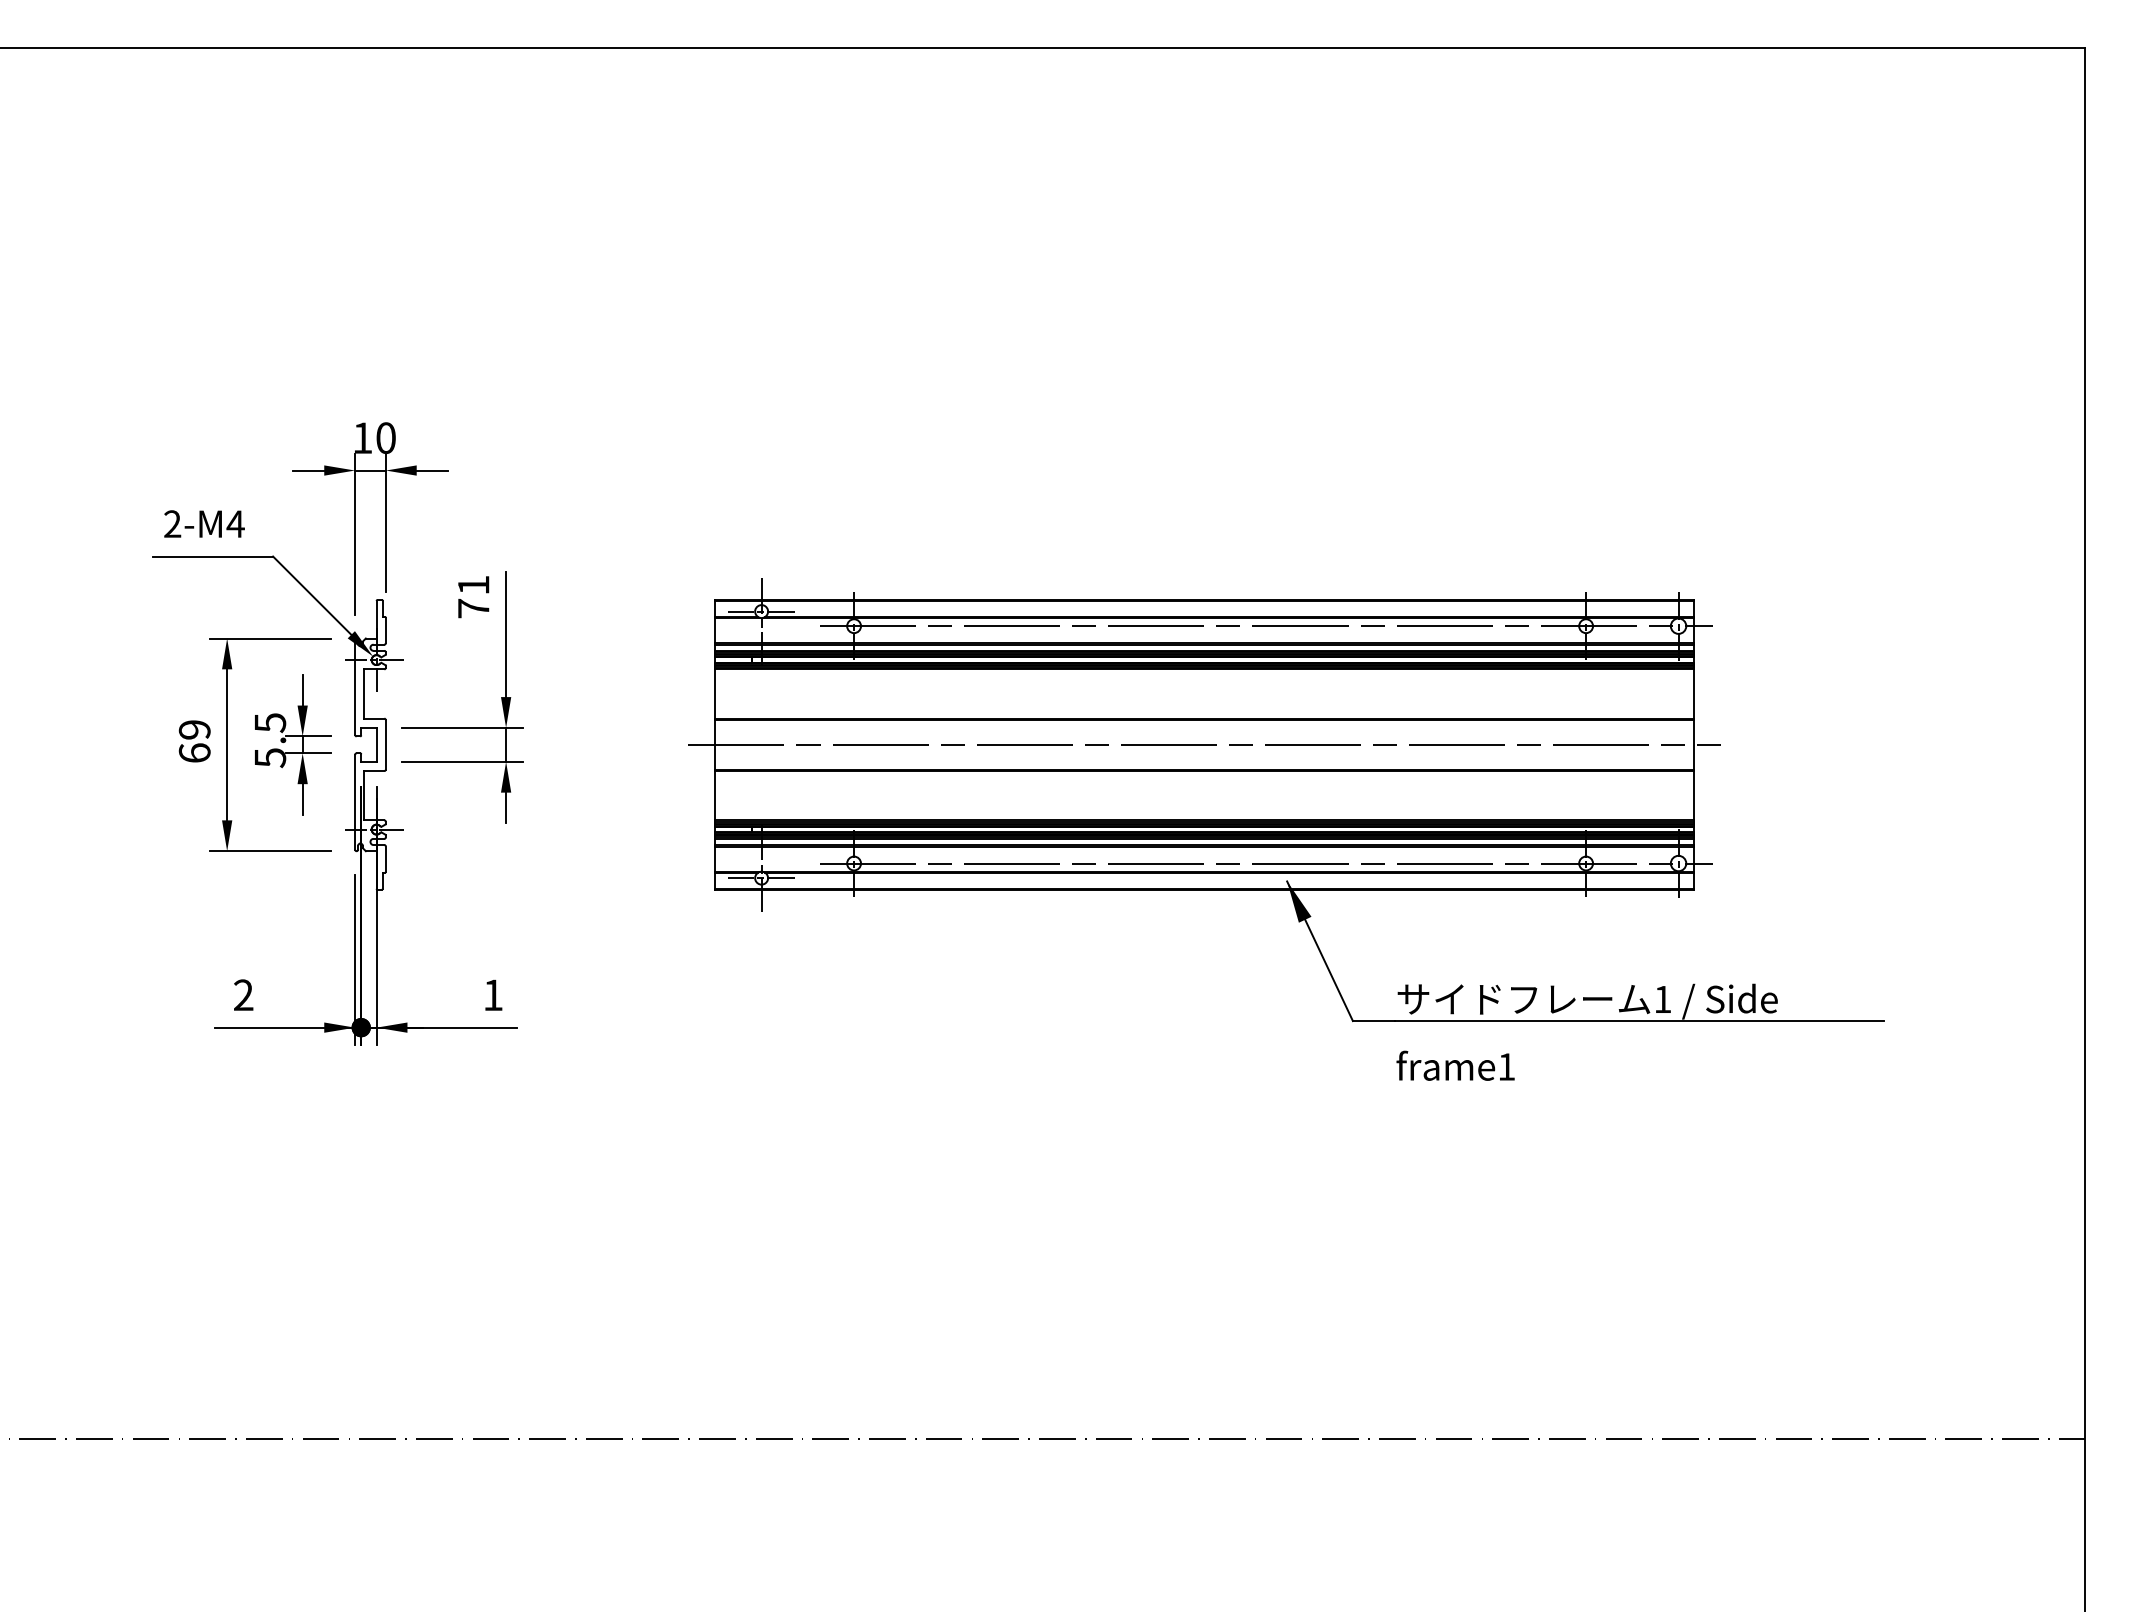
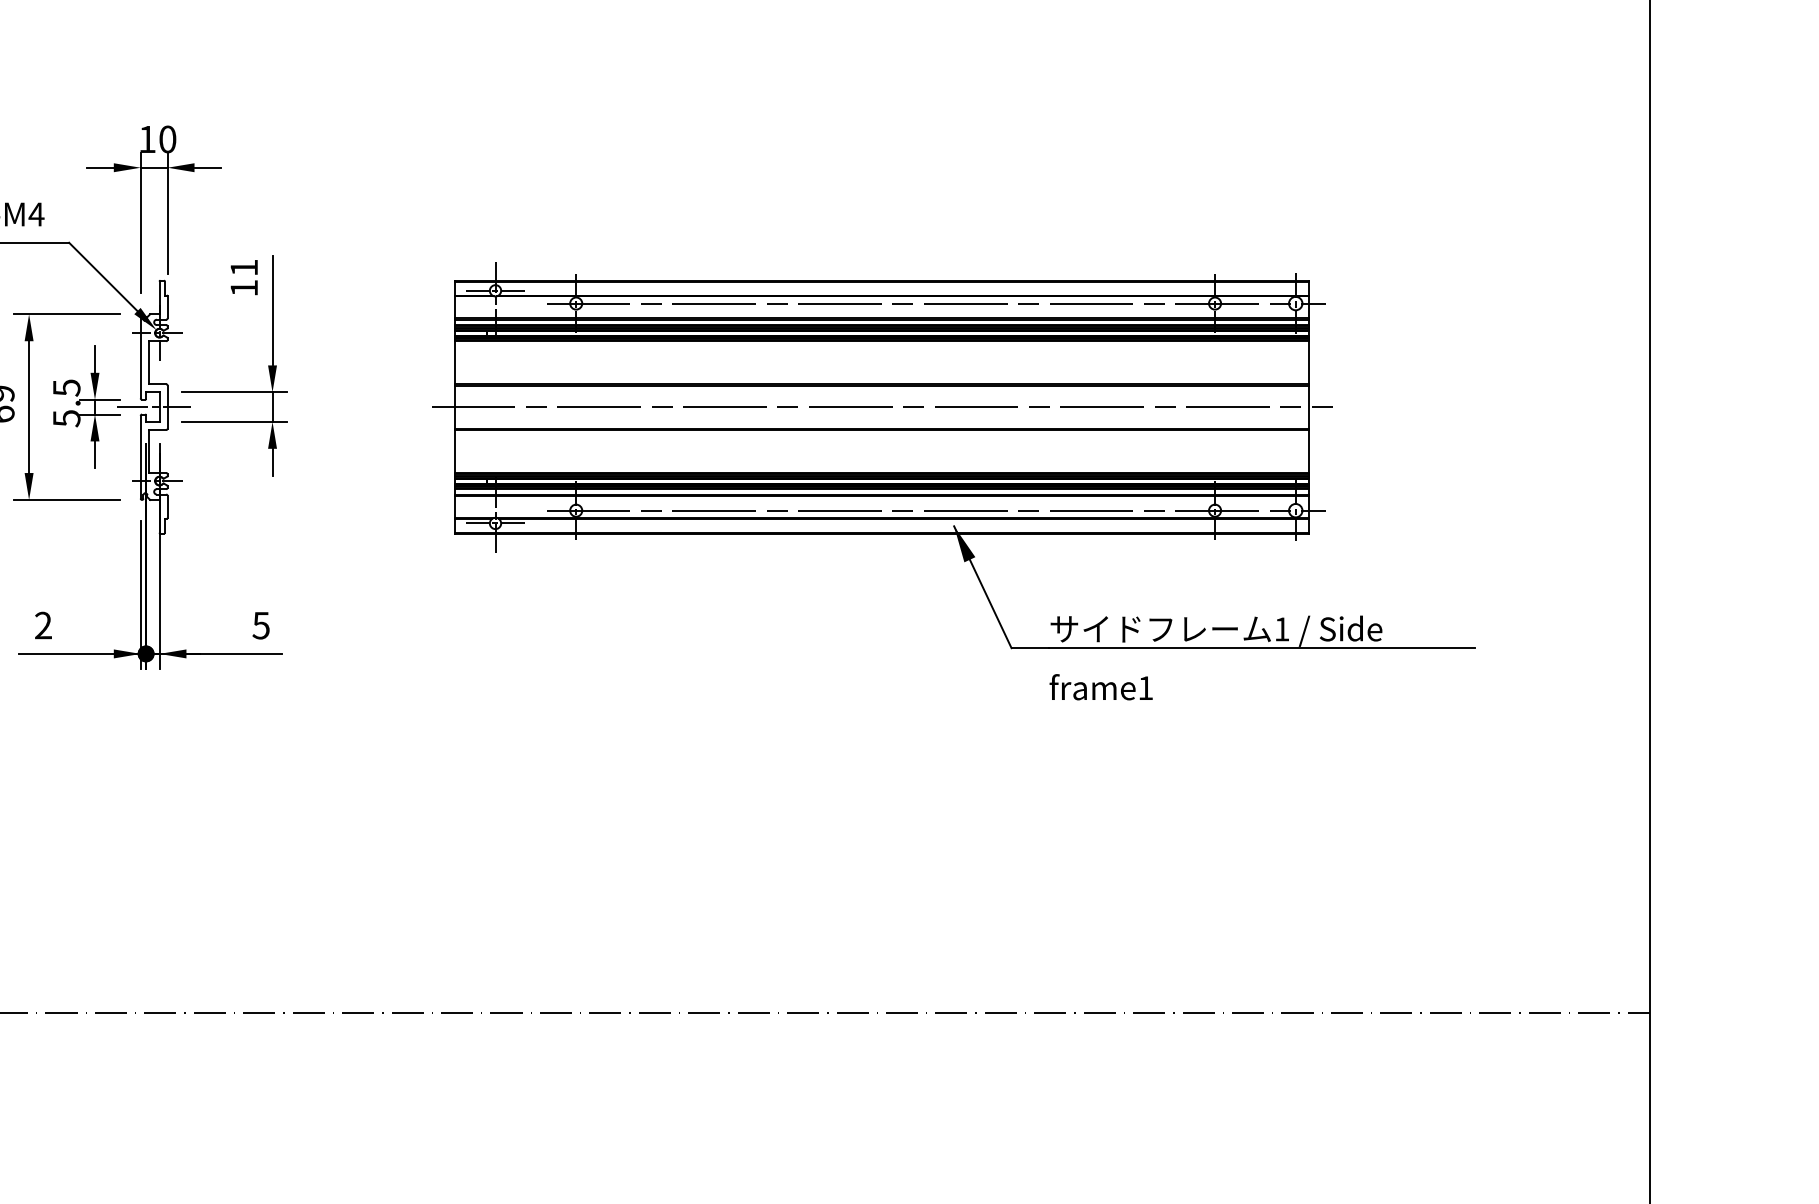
text: (473, 608) -> (244, 288), 71 -> 11
line: (370, 744) -> (154, 406), added
text: (492, 995) -> (260, 625), 1 -> 5

